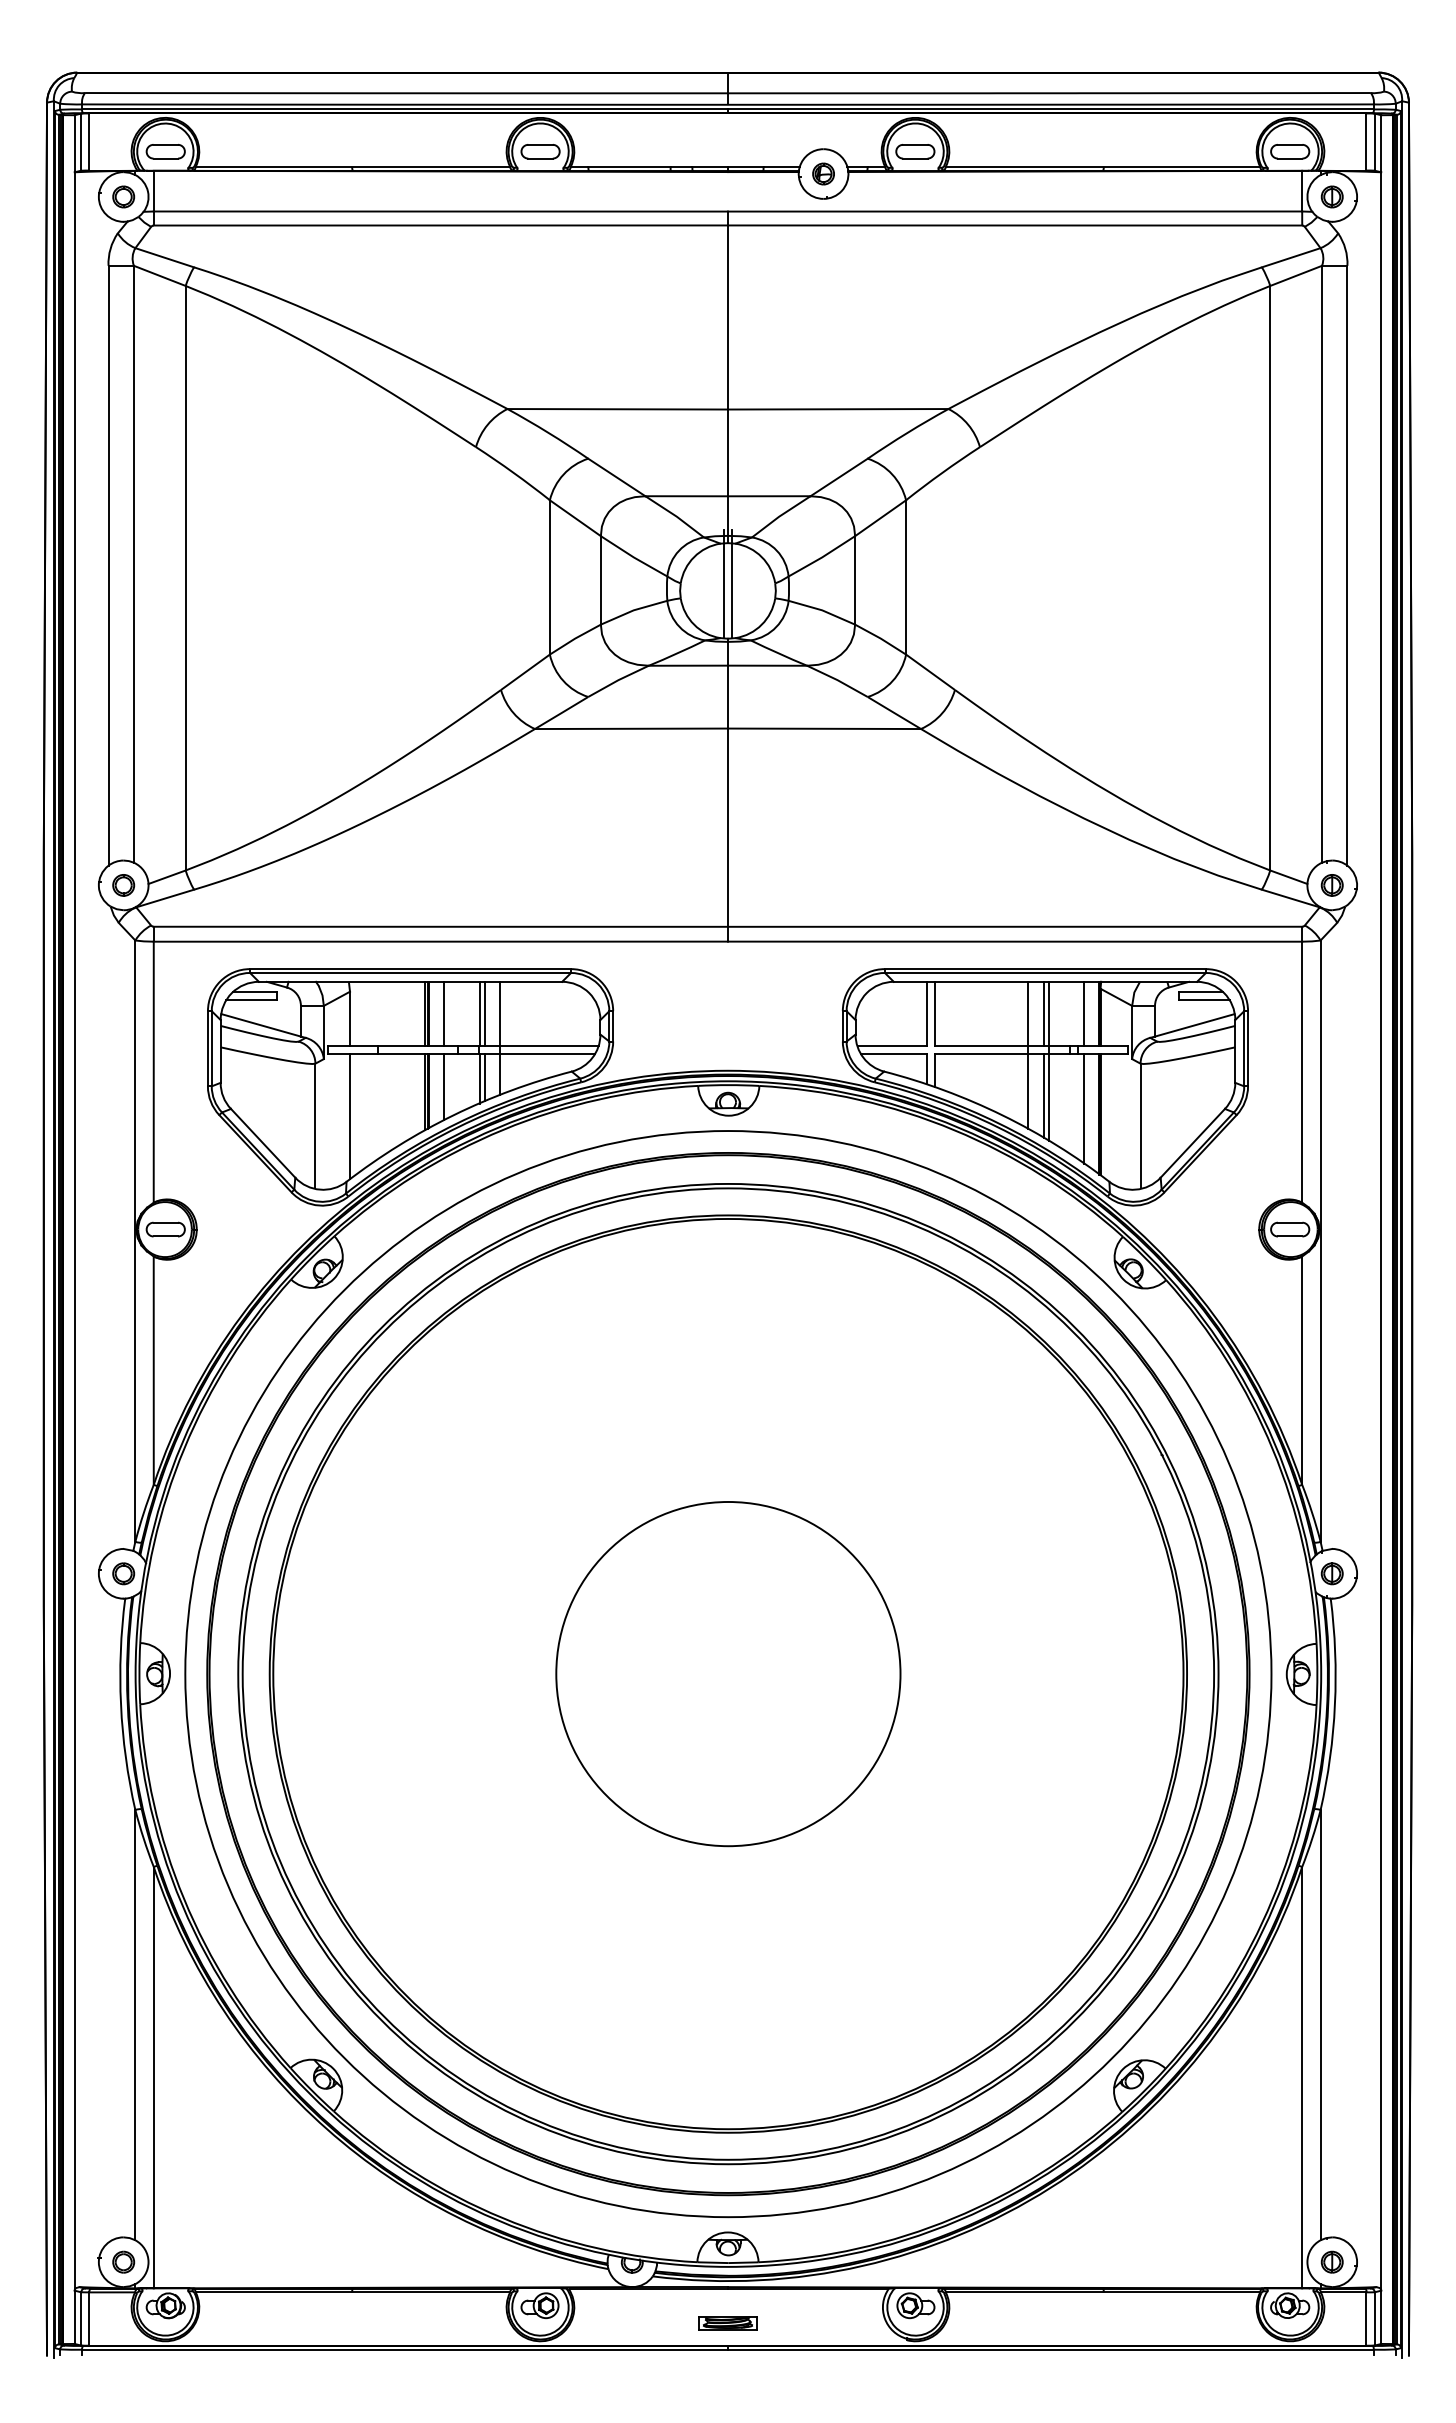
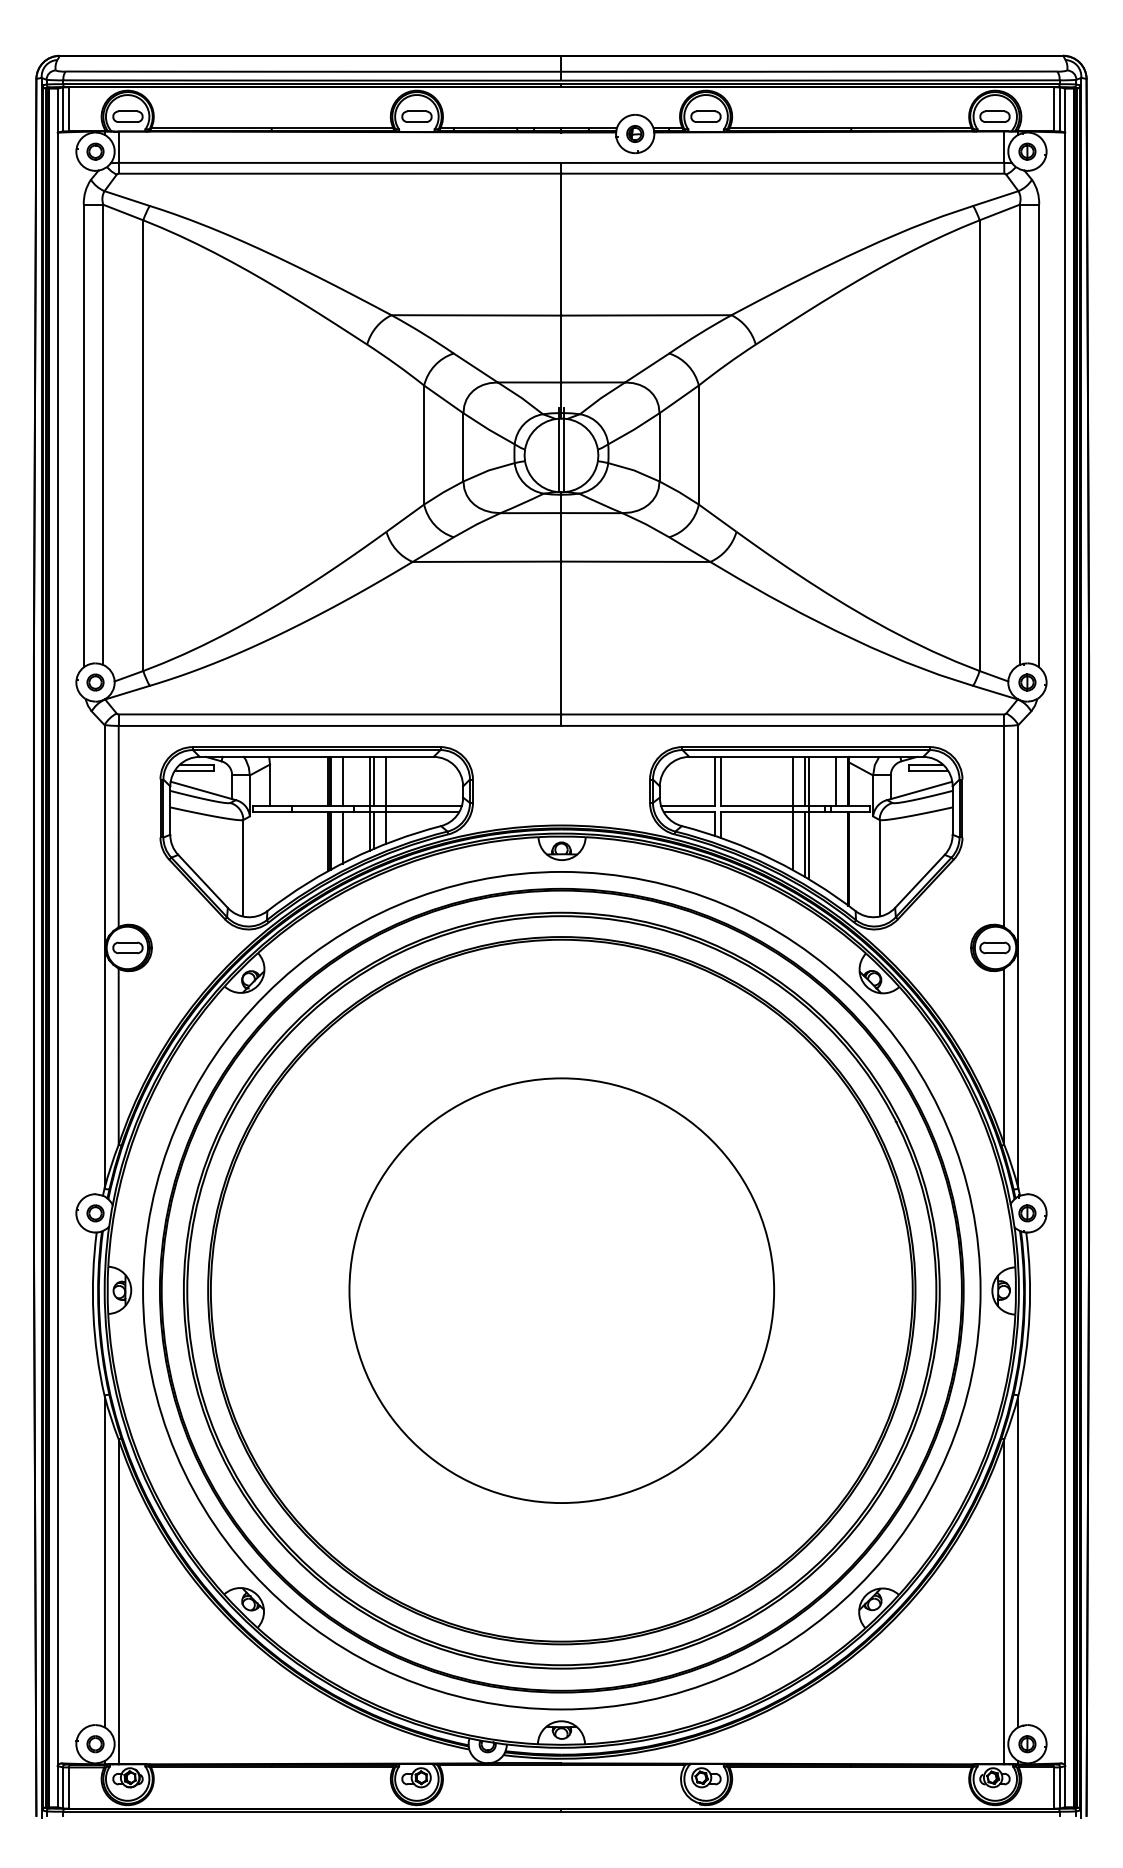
line: (1084, 1108) -> (836, 854), removed
line: (350, 1116) -> (270, 860), removed
circle: (728, 1673) -> (561, 1290), size x1.6
part: (727, 2323) -> (561, 1791), removed

